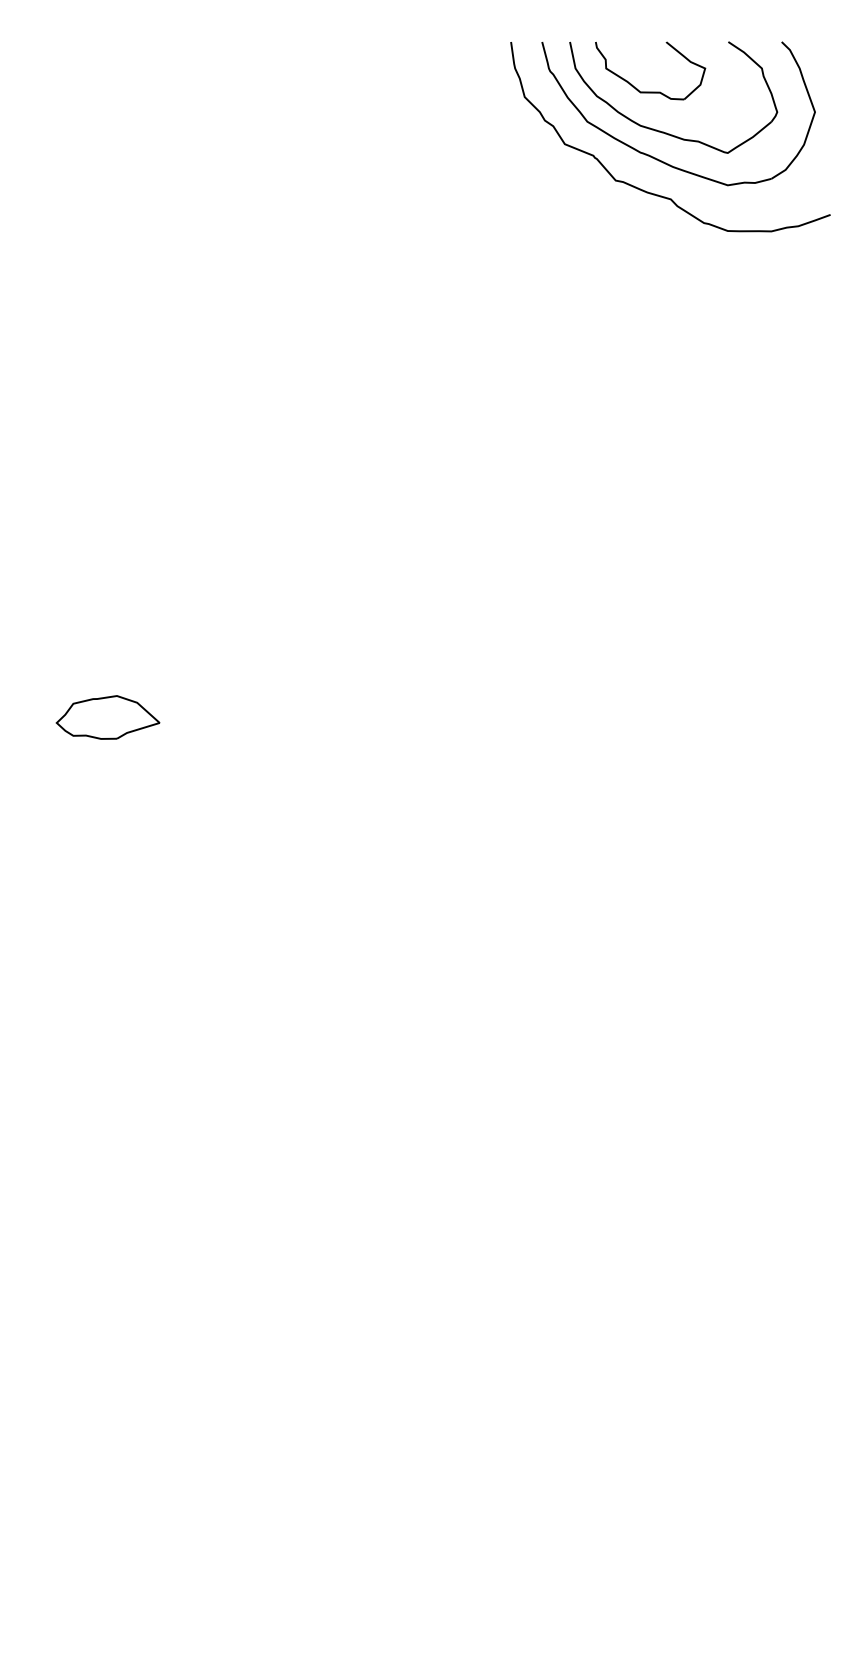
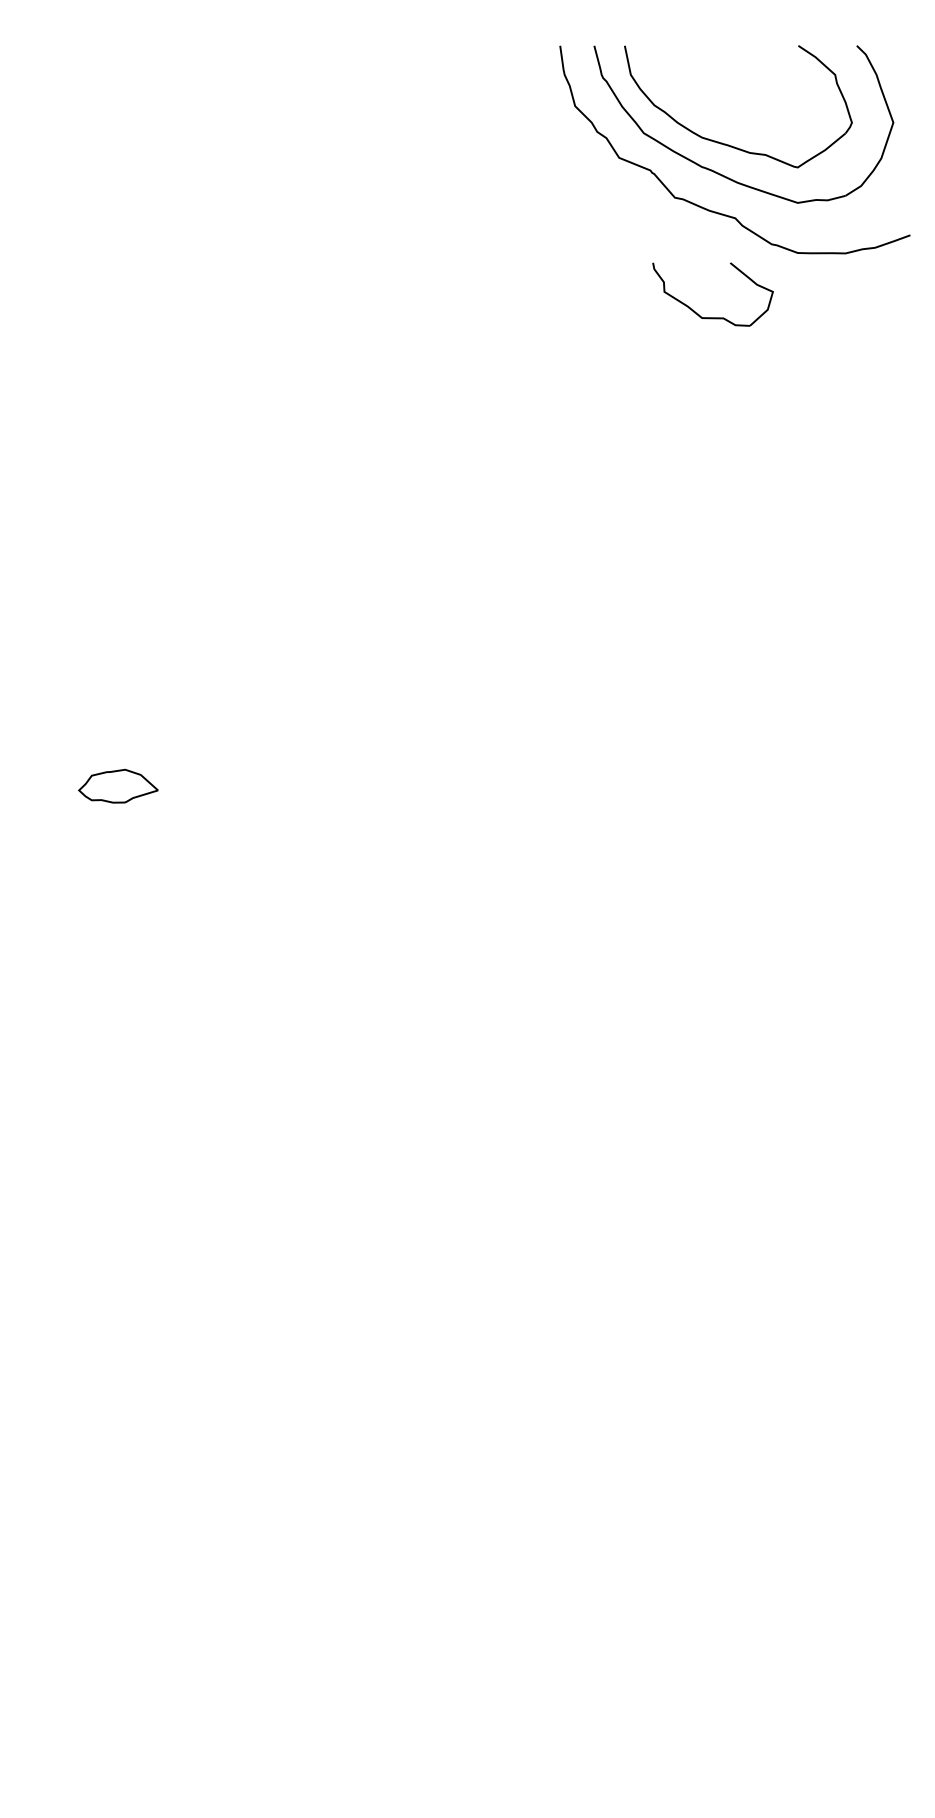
part: (650, 91) -> (713, 317), moved
part: (107, 717) -> (117, 786), size x0.7

